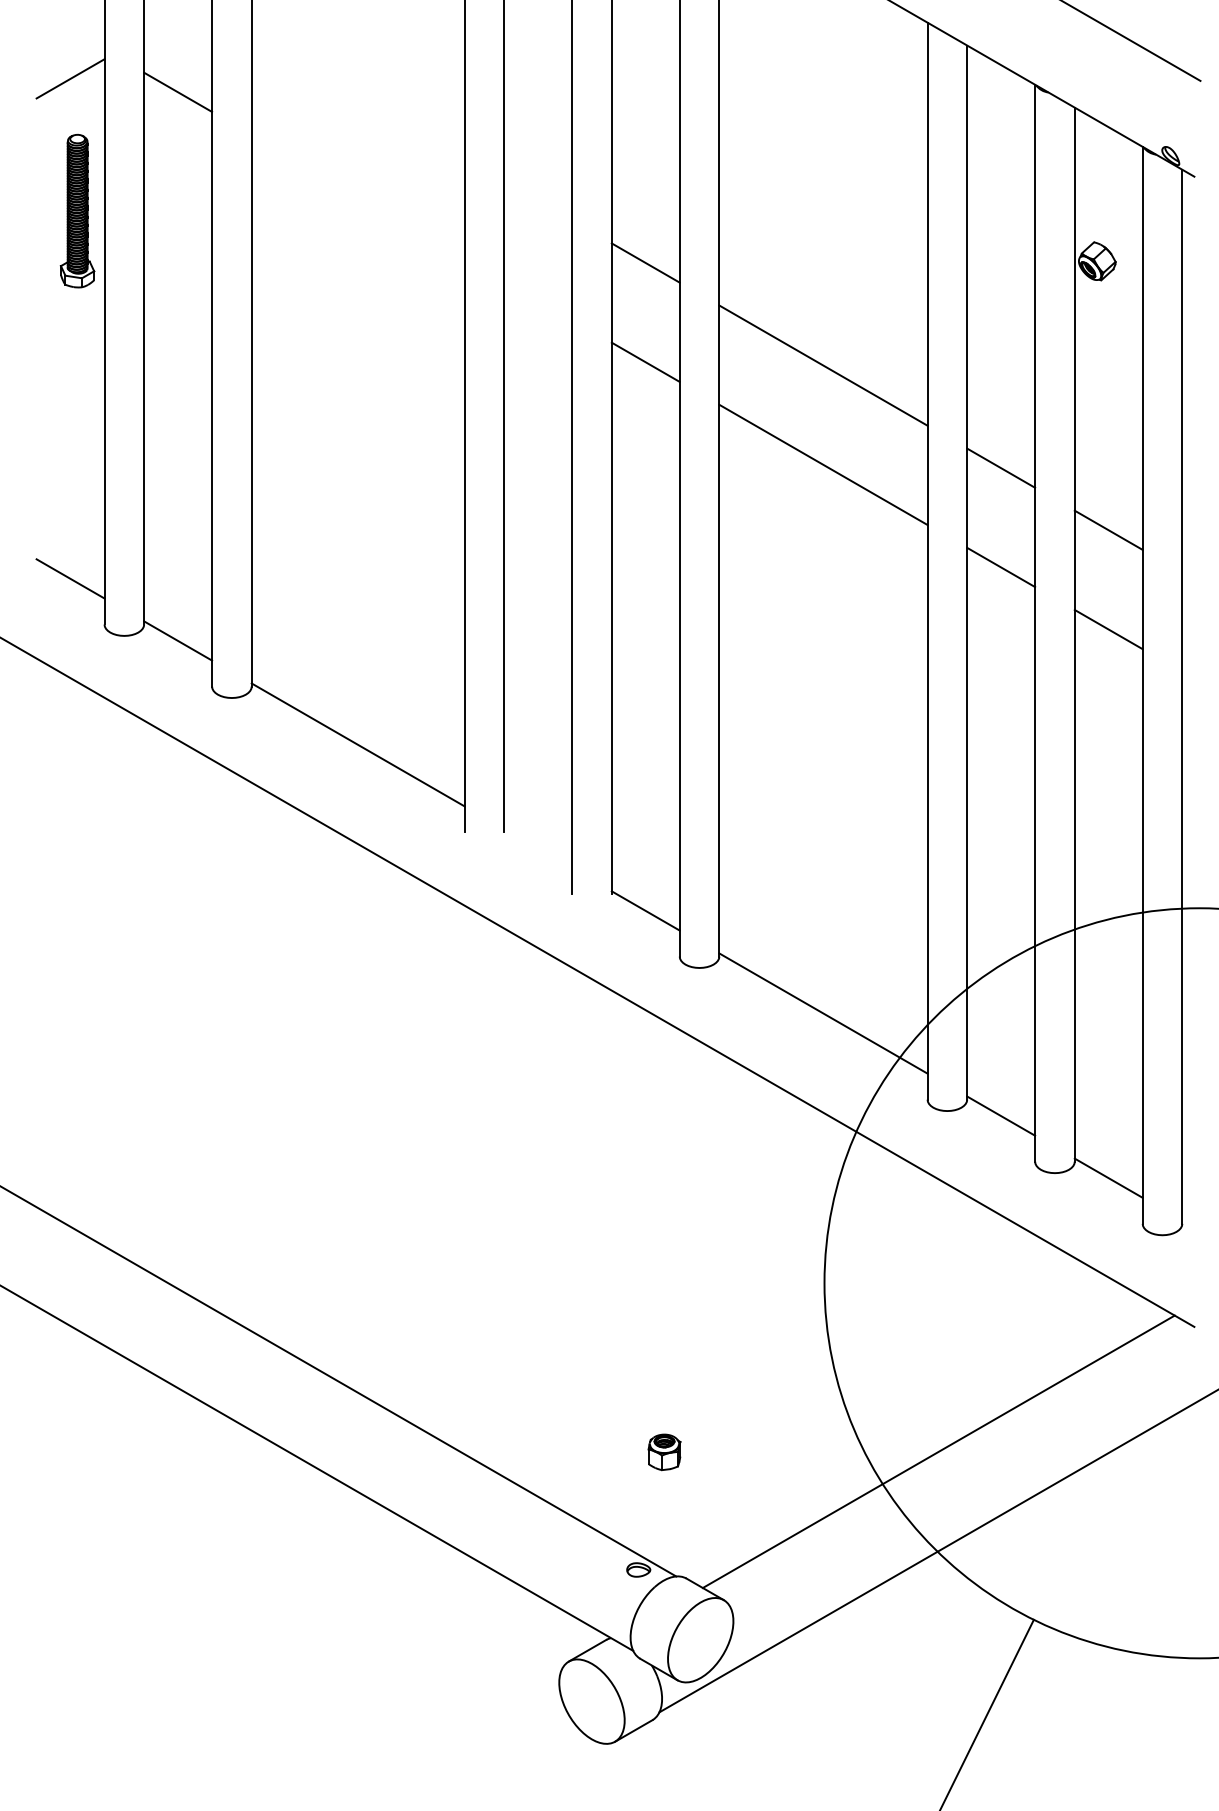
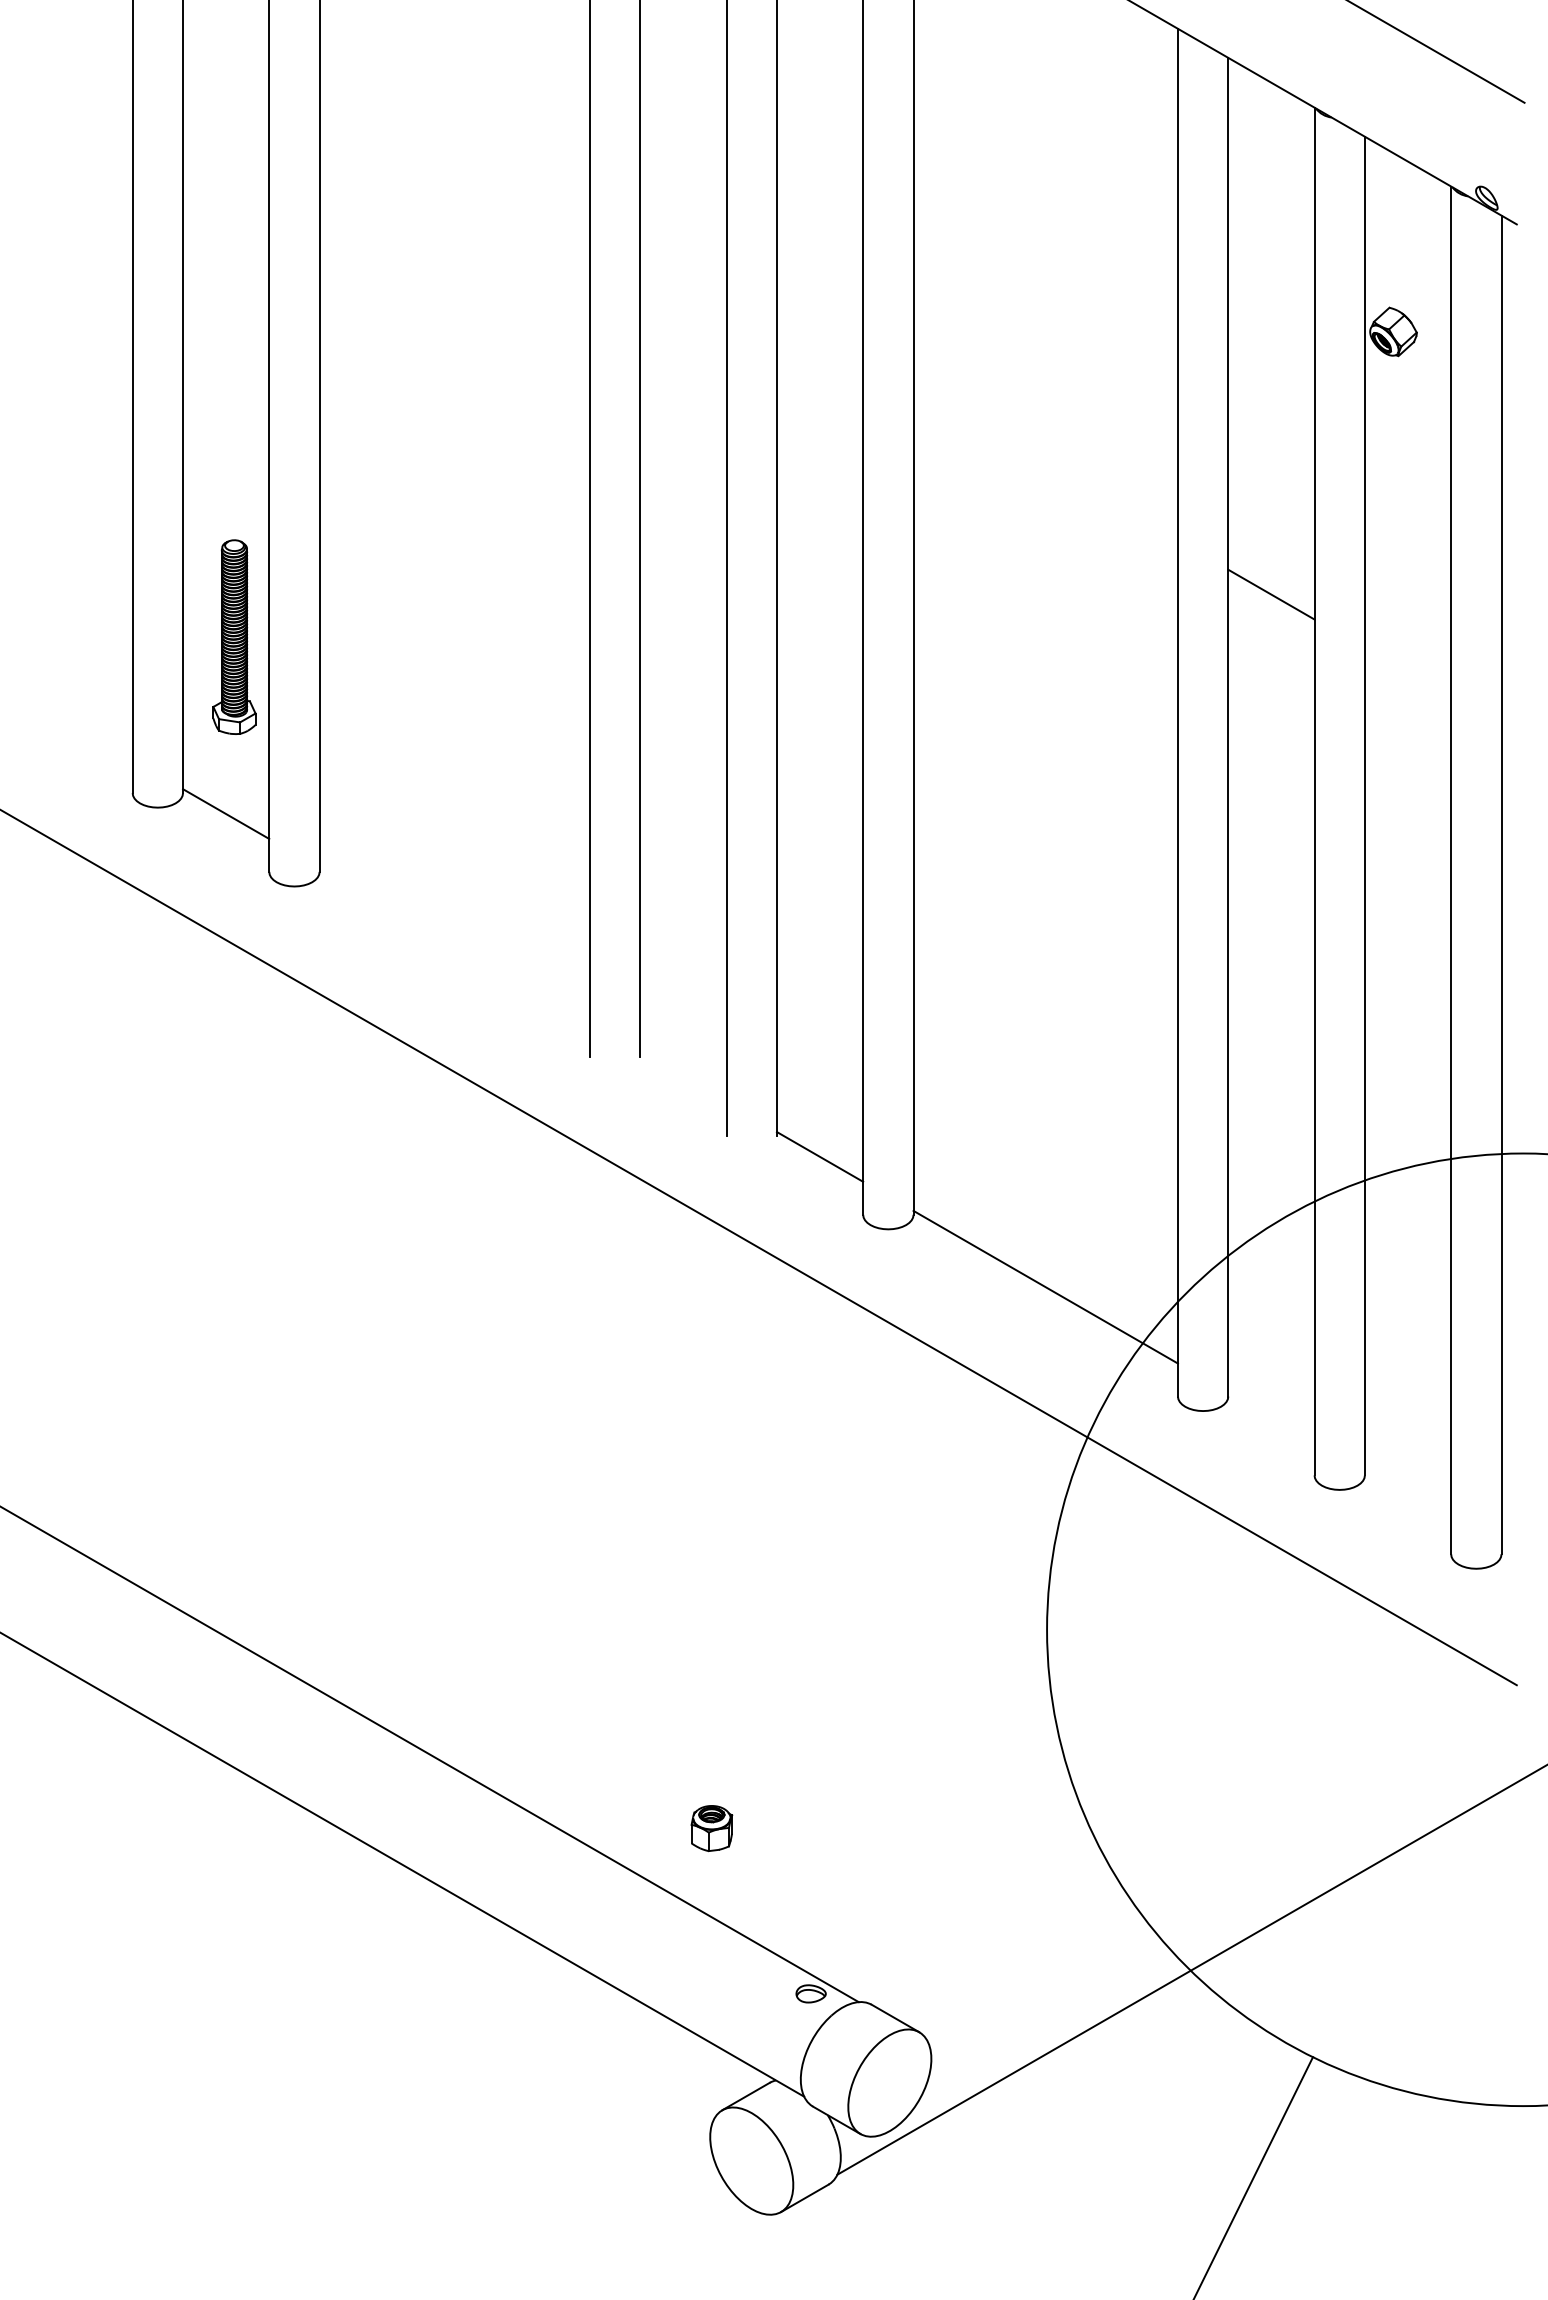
line: (70, 79) -> (89, 100), removed
line: (178, 92) -> (226, 117), removed
part: (77, 210) -> (234, 636), moved
line: (645, 262) -> (819, 333), removed
line: (645, 362) -> (819, 460), removed
line: (823, 365) -> (1045, 464), removed
line: (823, 464) -> (1045, 590), removed
line: (1108, 530) -> (1407, 673), removed
line: (1001, 567) -> (1271, 720), removed
line: (70, 579) -> (89, 735), removed
line: (1108, 629) -> (1407, 799), removed
line: (357, 745) -> (454, 946), removed
line: (1001, 1116) -> (1271, 1417), removed
line: (1108, 1178) -> (1407, 1496), removed
line: (938, 1451) -> (1191, 1843), removed
part: (664, 1452) -> (711, 1828), moved

